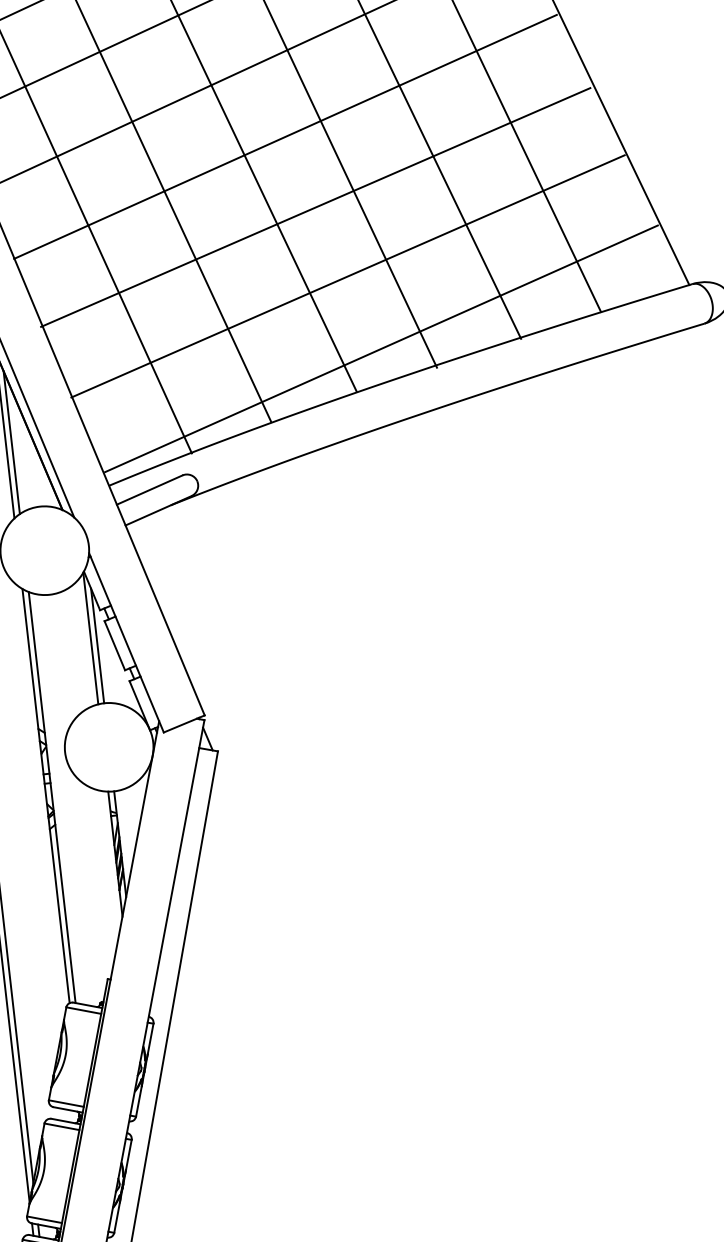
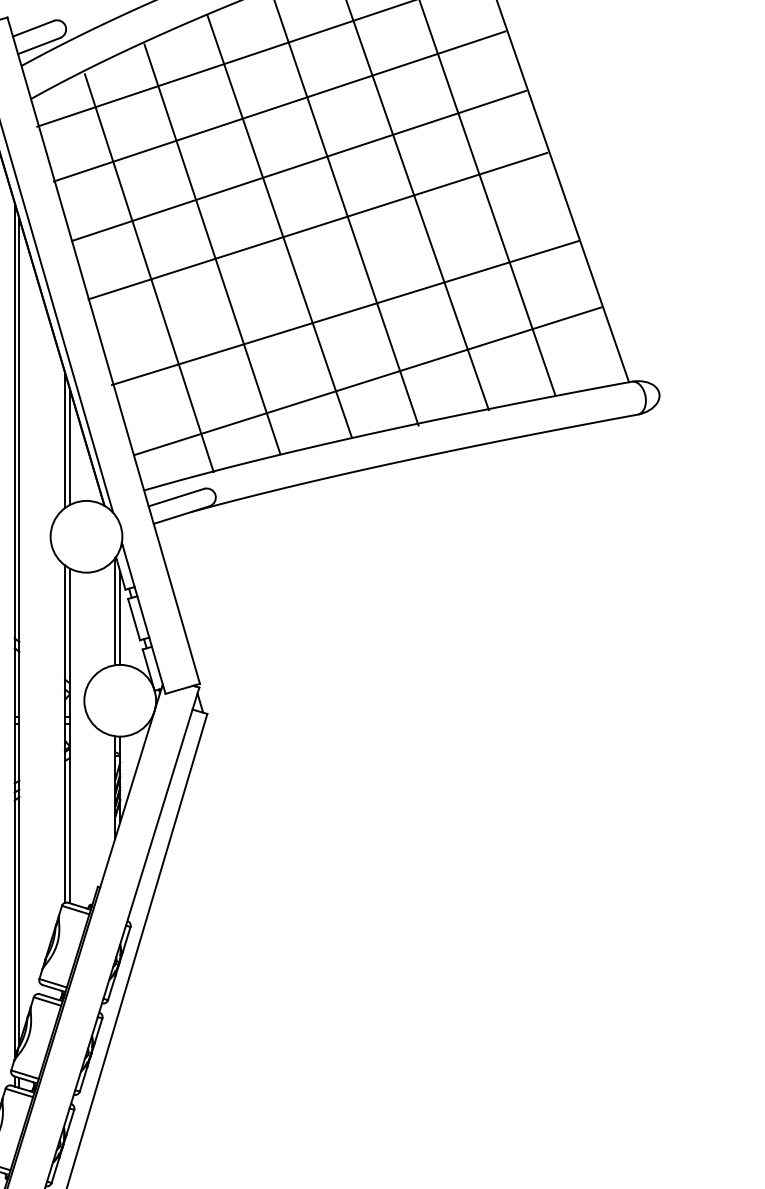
line: (315, 207) -> (335, 285), removed
line: (346, 275) -> (344, 312), moved
line: (381, 349) -> (367, 381), moved

